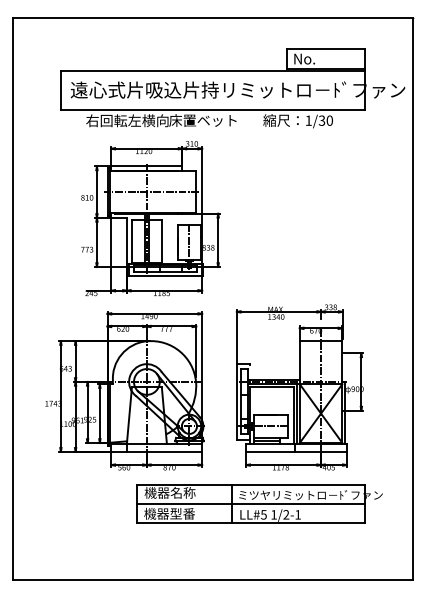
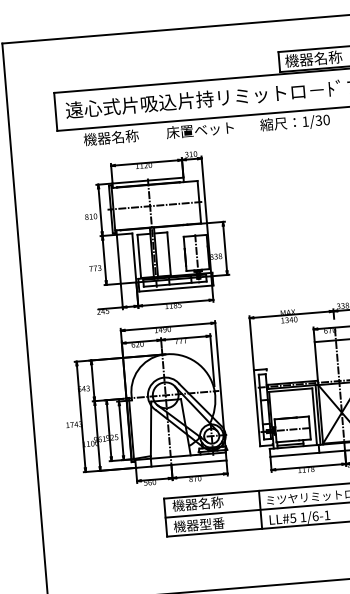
text: (321, 58) -> (313, 58), No. -> 機器名称
text: (127, 120) -> (124, 136), 右回転左横向 -> 機器名称
text: (286, 514) -> (315, 516), 1/2-1 -> 1/6-1

